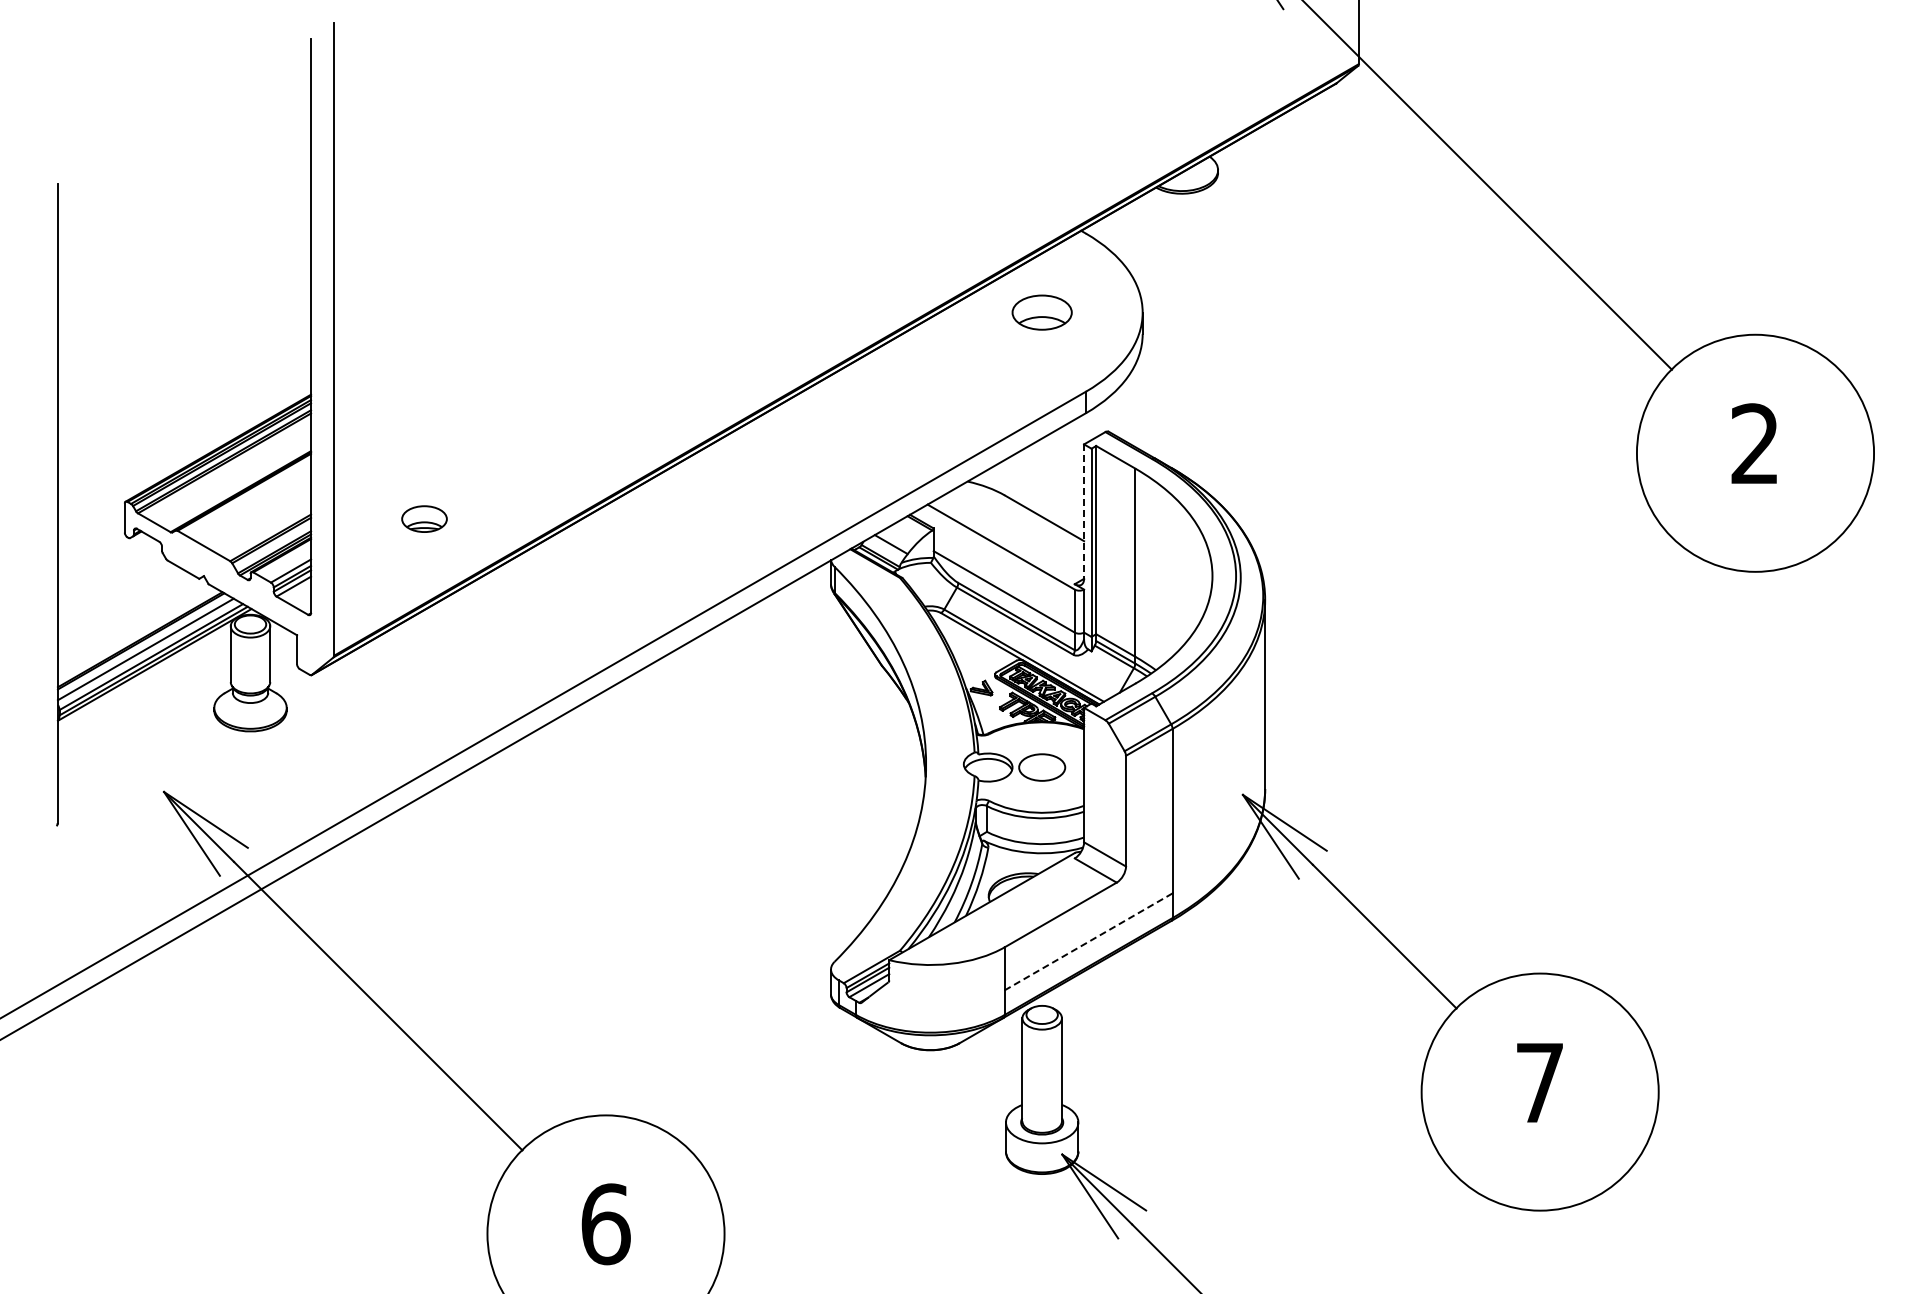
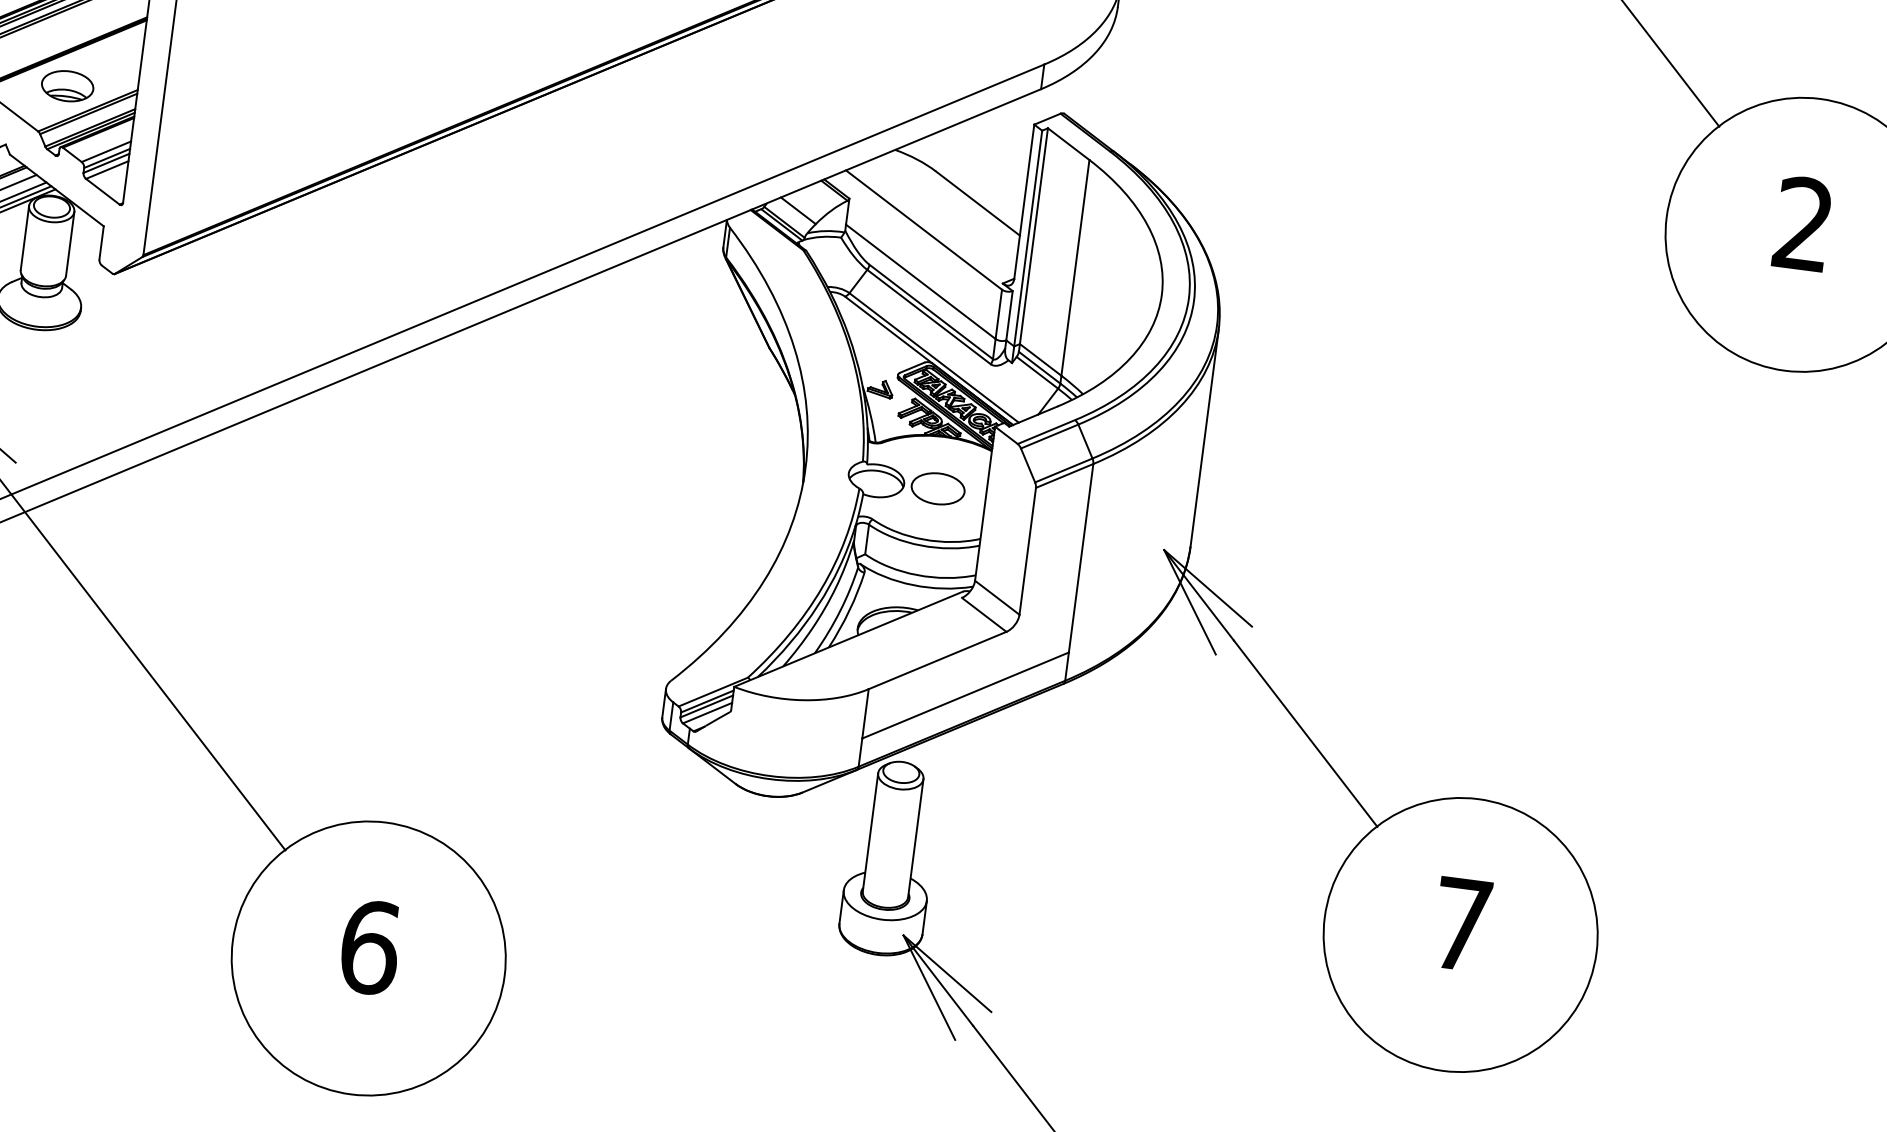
line: (1084, 512) -> (1024, 202), dashed -> solid
part: (424, 518) -> (67, 85), moved
line: (1088, 941) -> (965, 695), dashed -> solid

